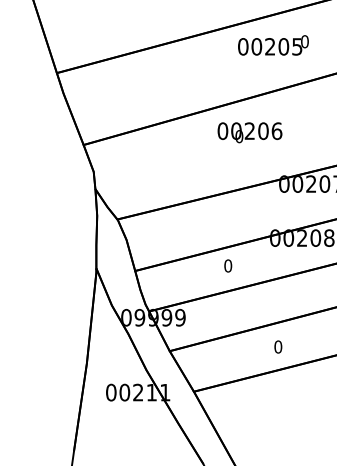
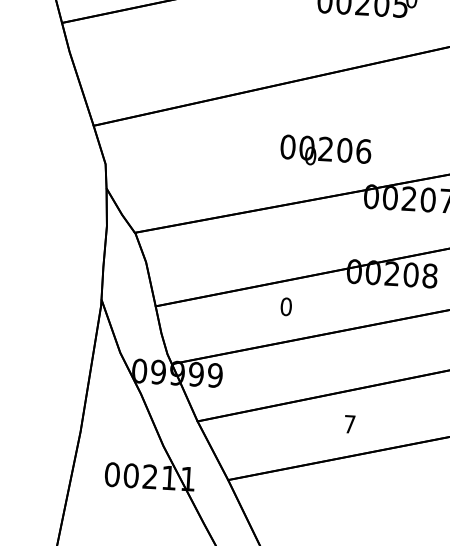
text: (249, 132) -> (325, 151), moved
text: (278, 346) -> (350, 423), 0 -> 7

